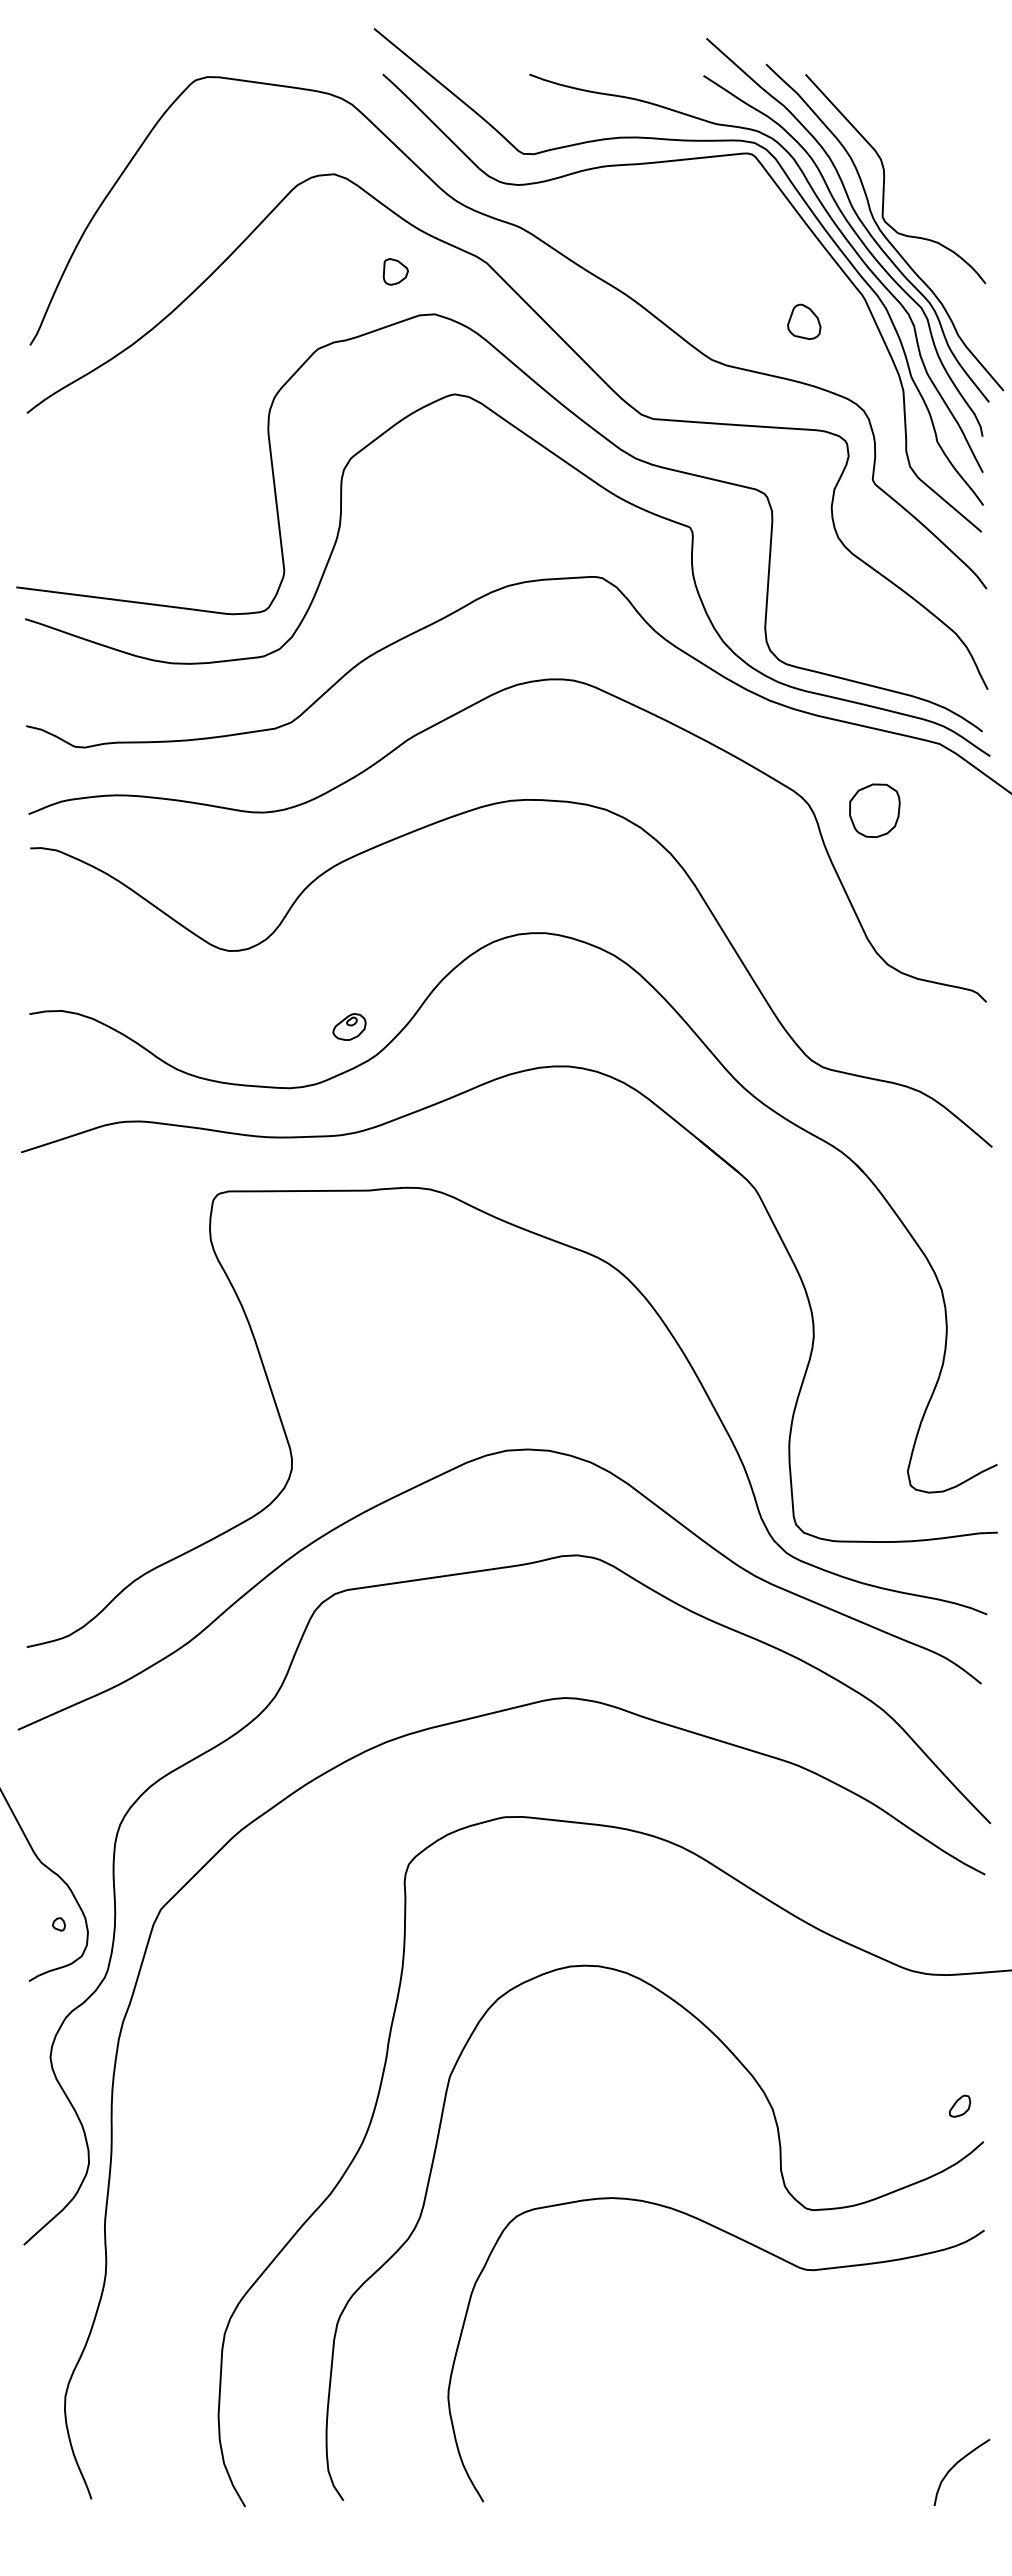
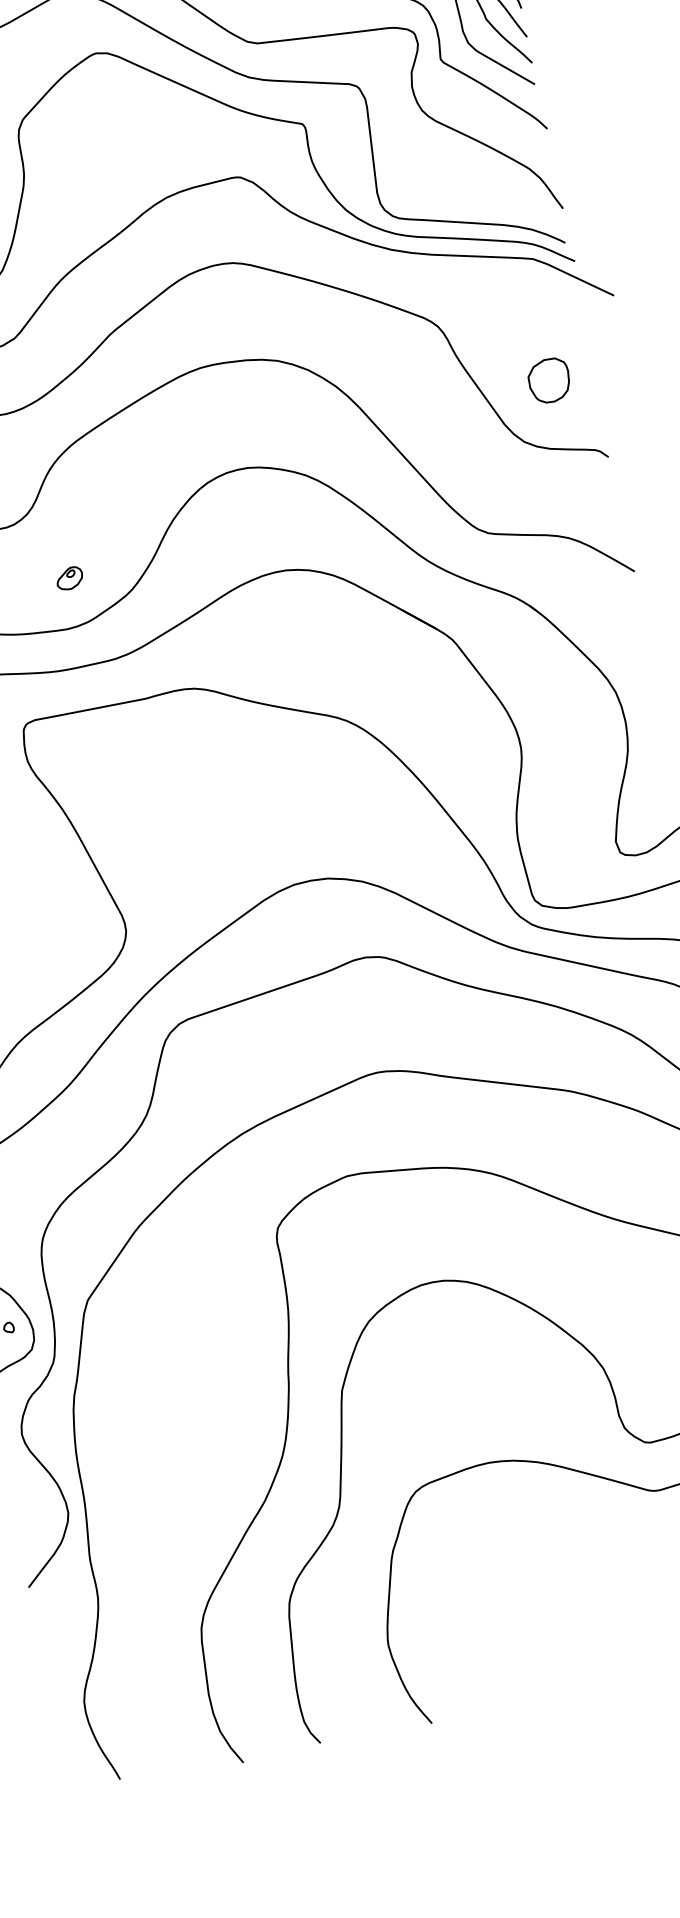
part: (874, 810) -> (549, 380), moved
part: (349, 1026) -> (69, 578), moved

